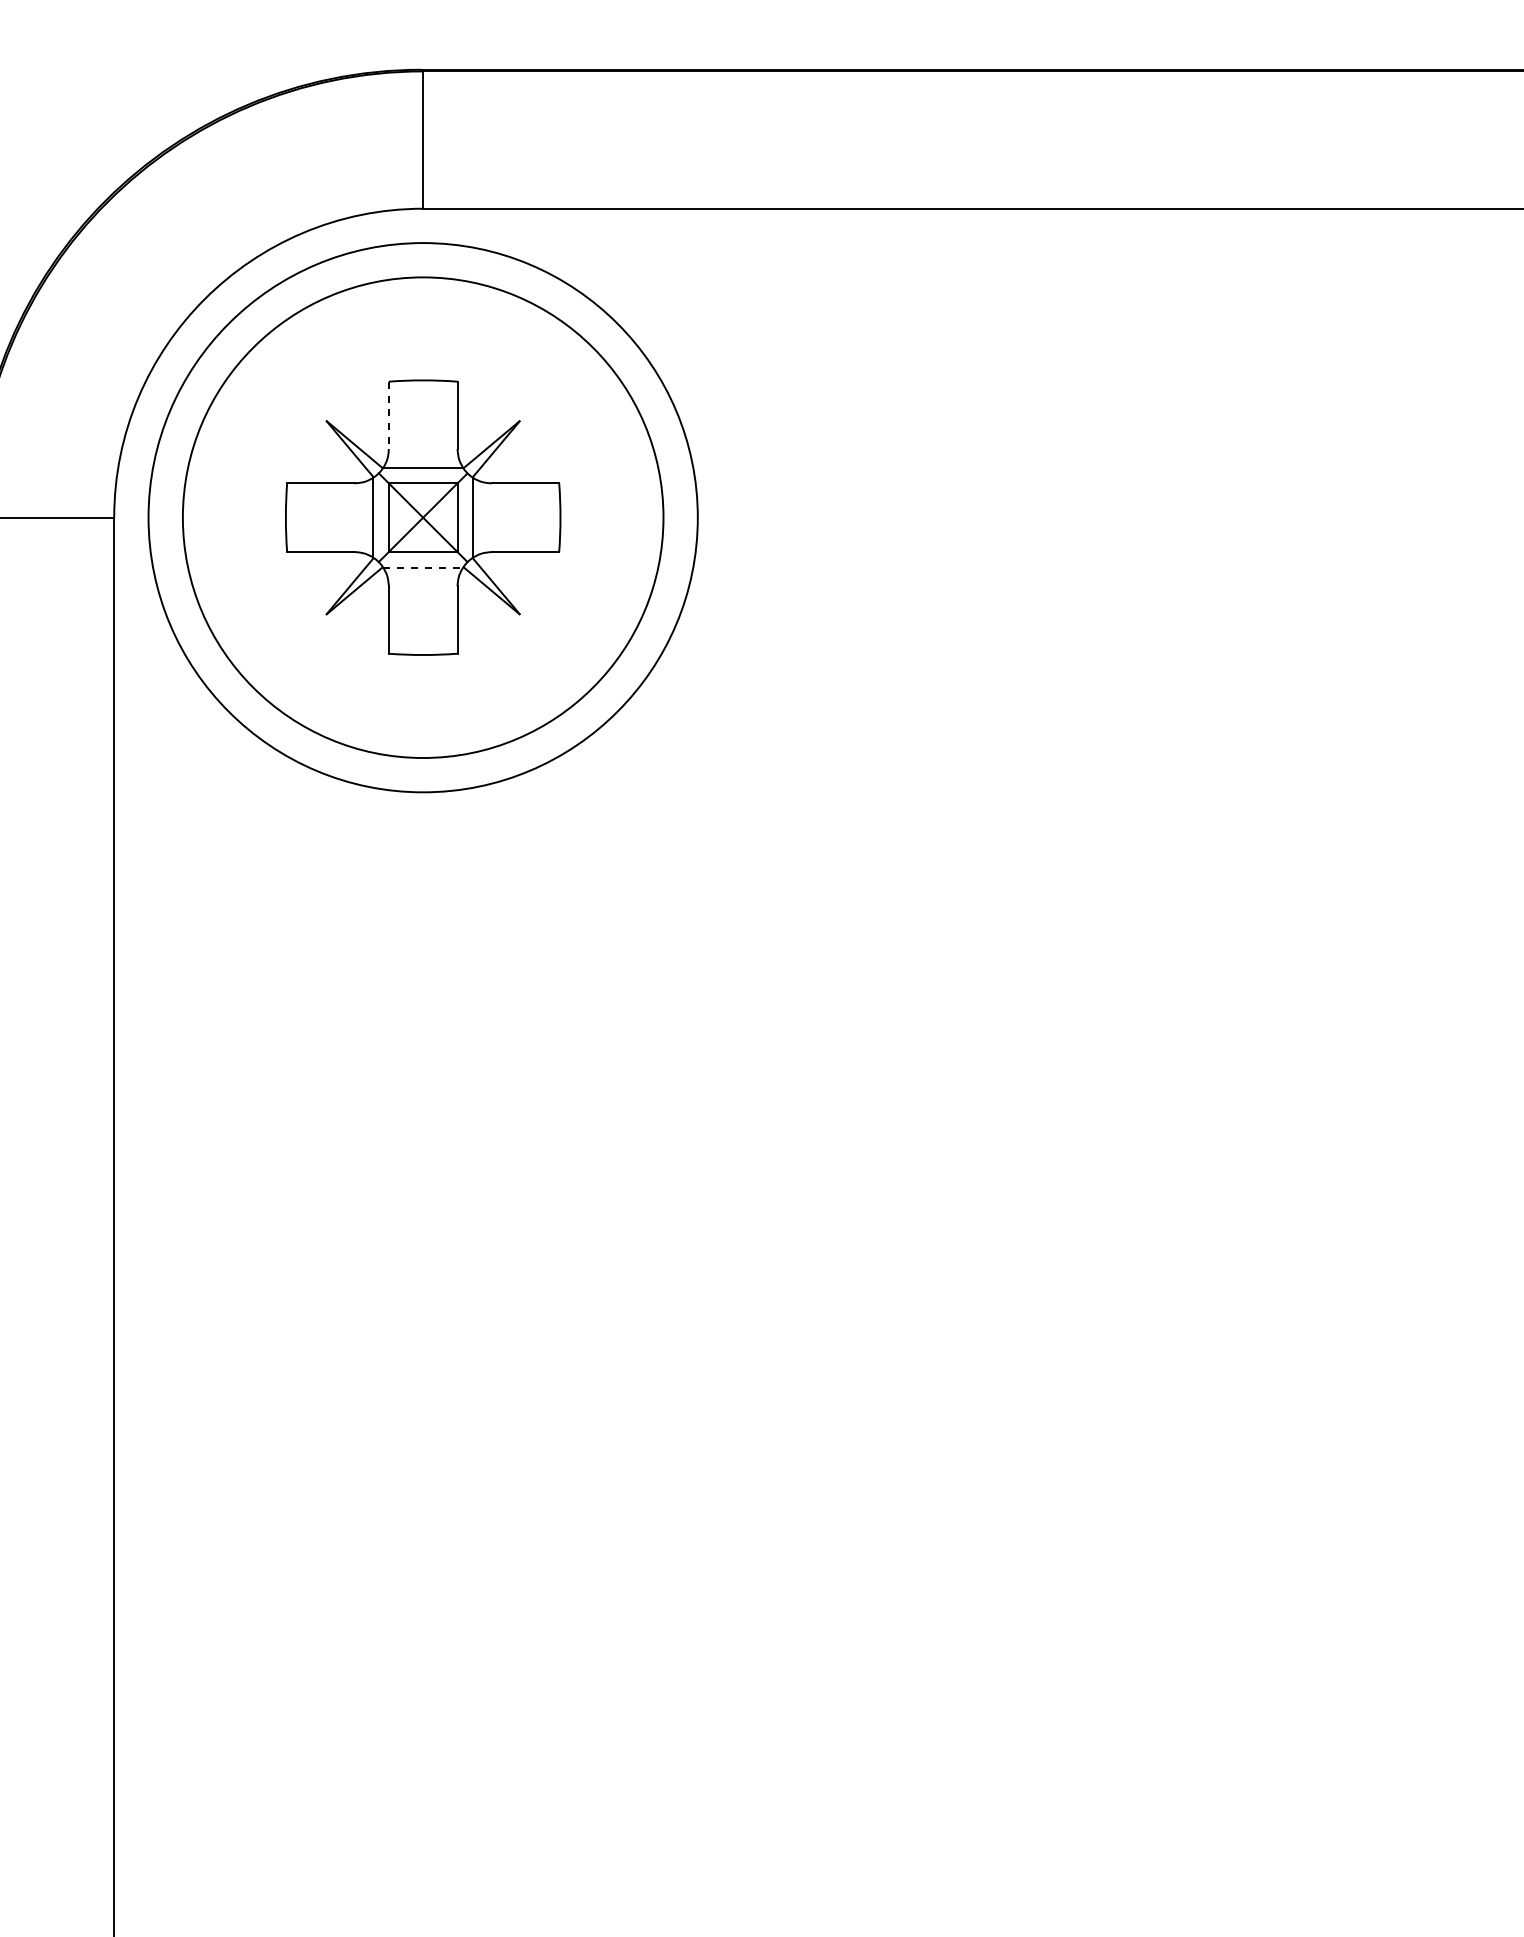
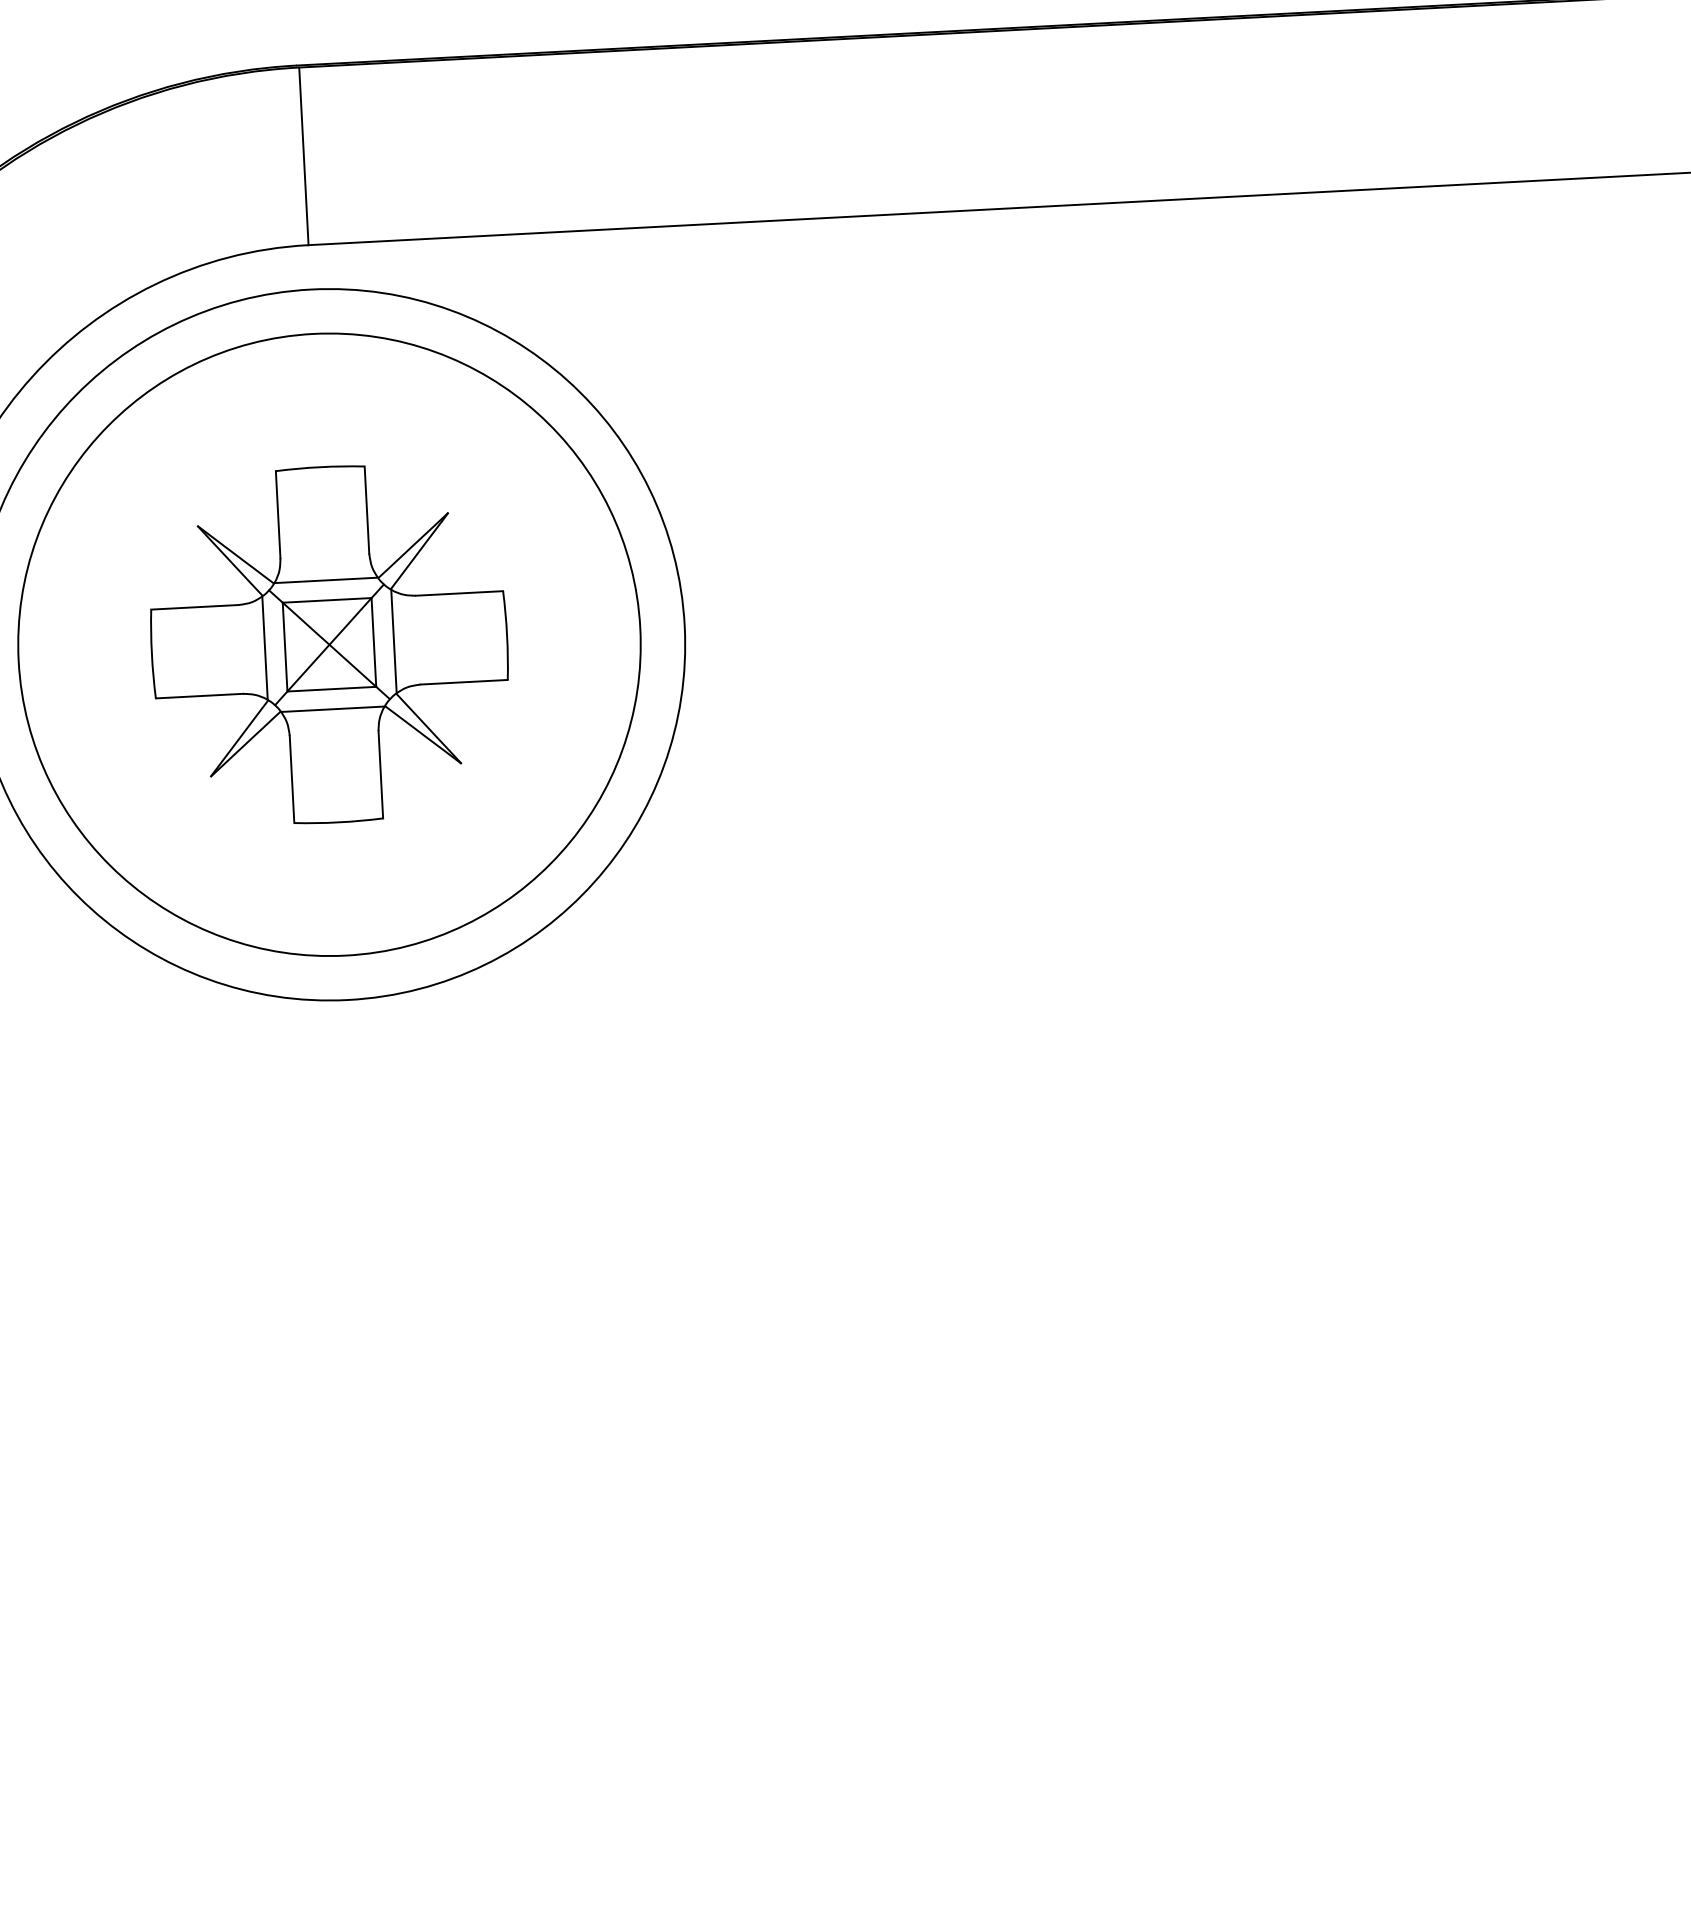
line: (388, 415) -> (277, 514), dashed -> solid
line: (423, 567) -> (333, 709), dashed -> solid

